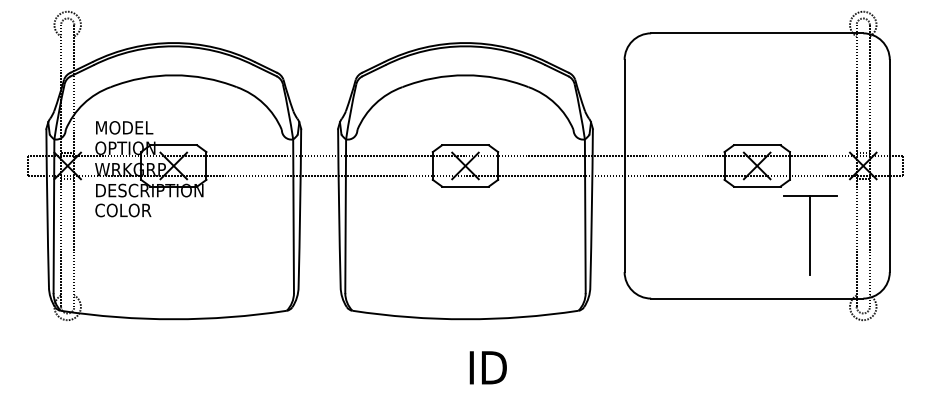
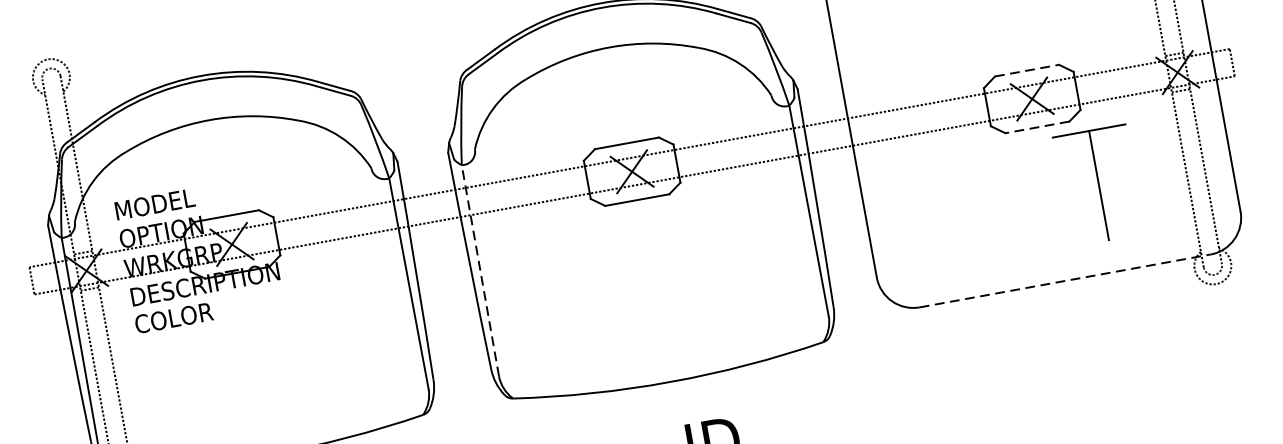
line: (757, 145) -> (1027, 70), solid -> dashed
line: (756, 186) -> (1036, 127), solid -> dashed
line: (345, 216) -> (480, 270), solid -> dashed
part: (810, 235) -> (1099, 185), moved
line: (757, 298) -> (1065, 280), solid -> dashed

